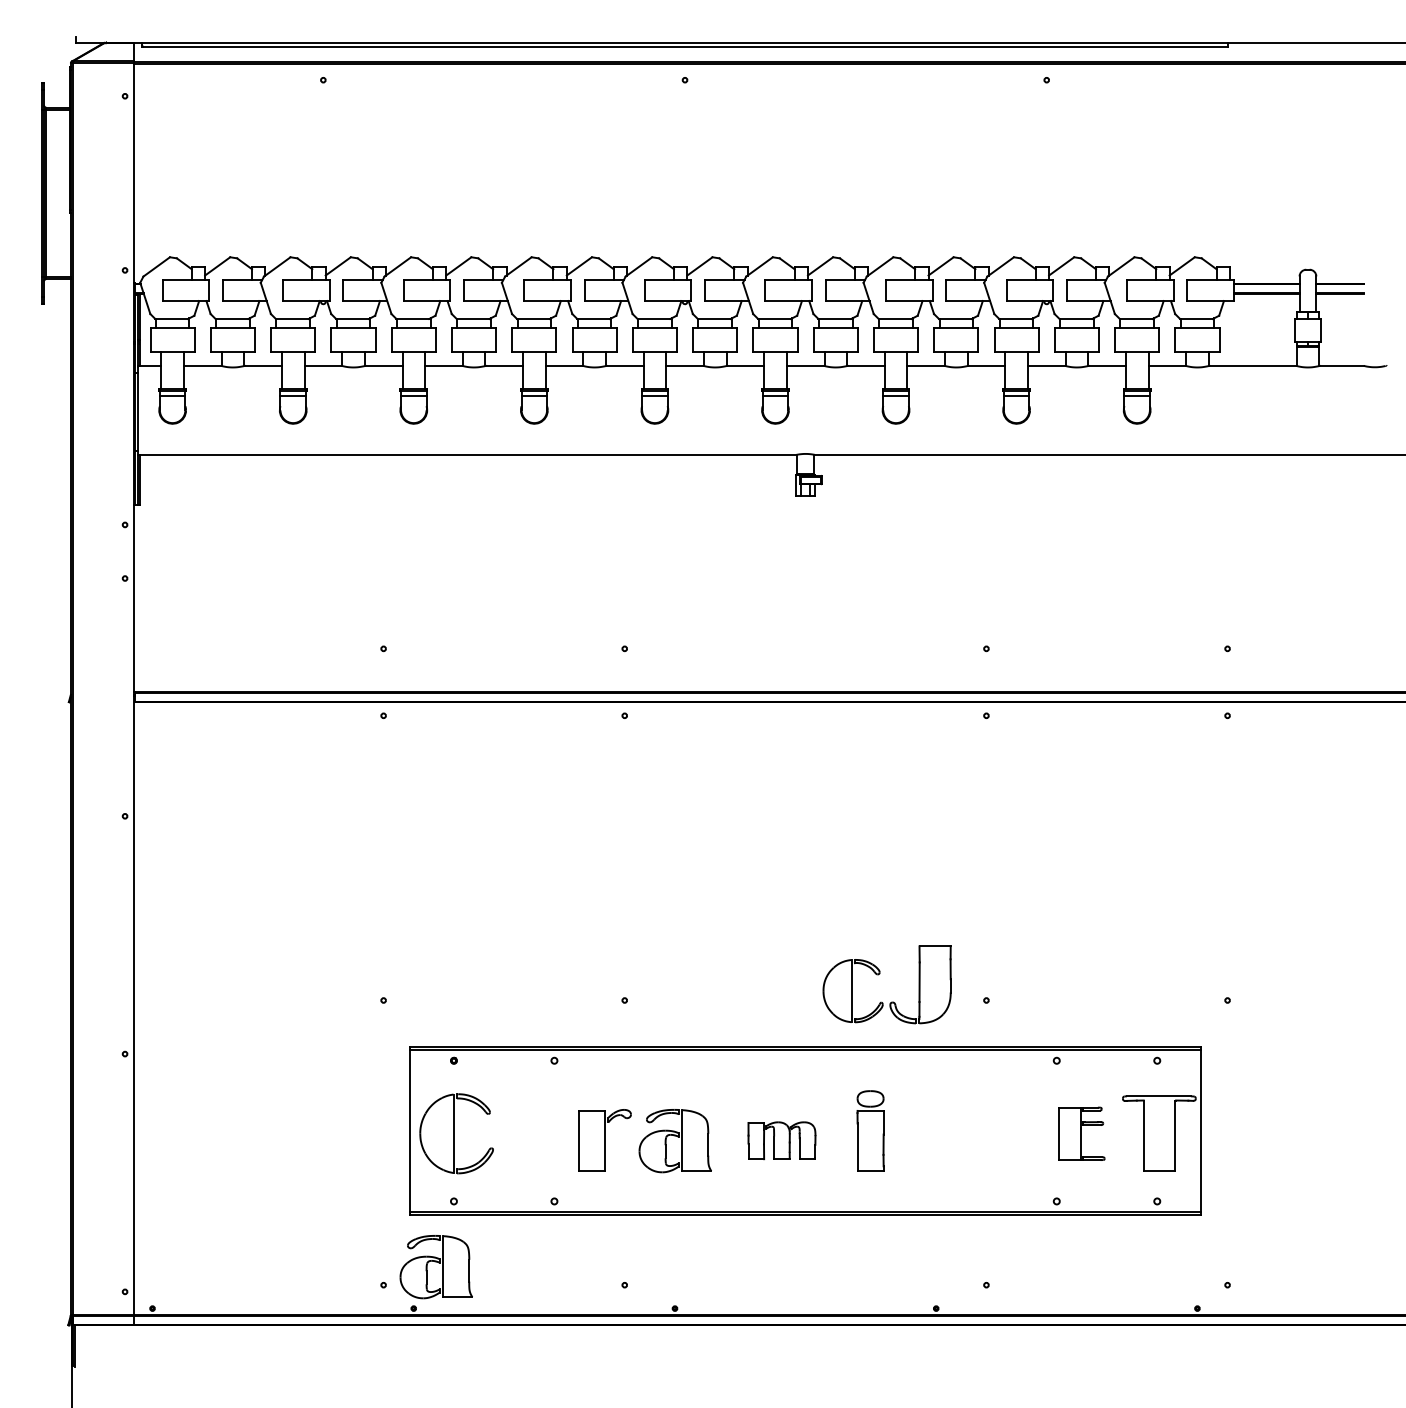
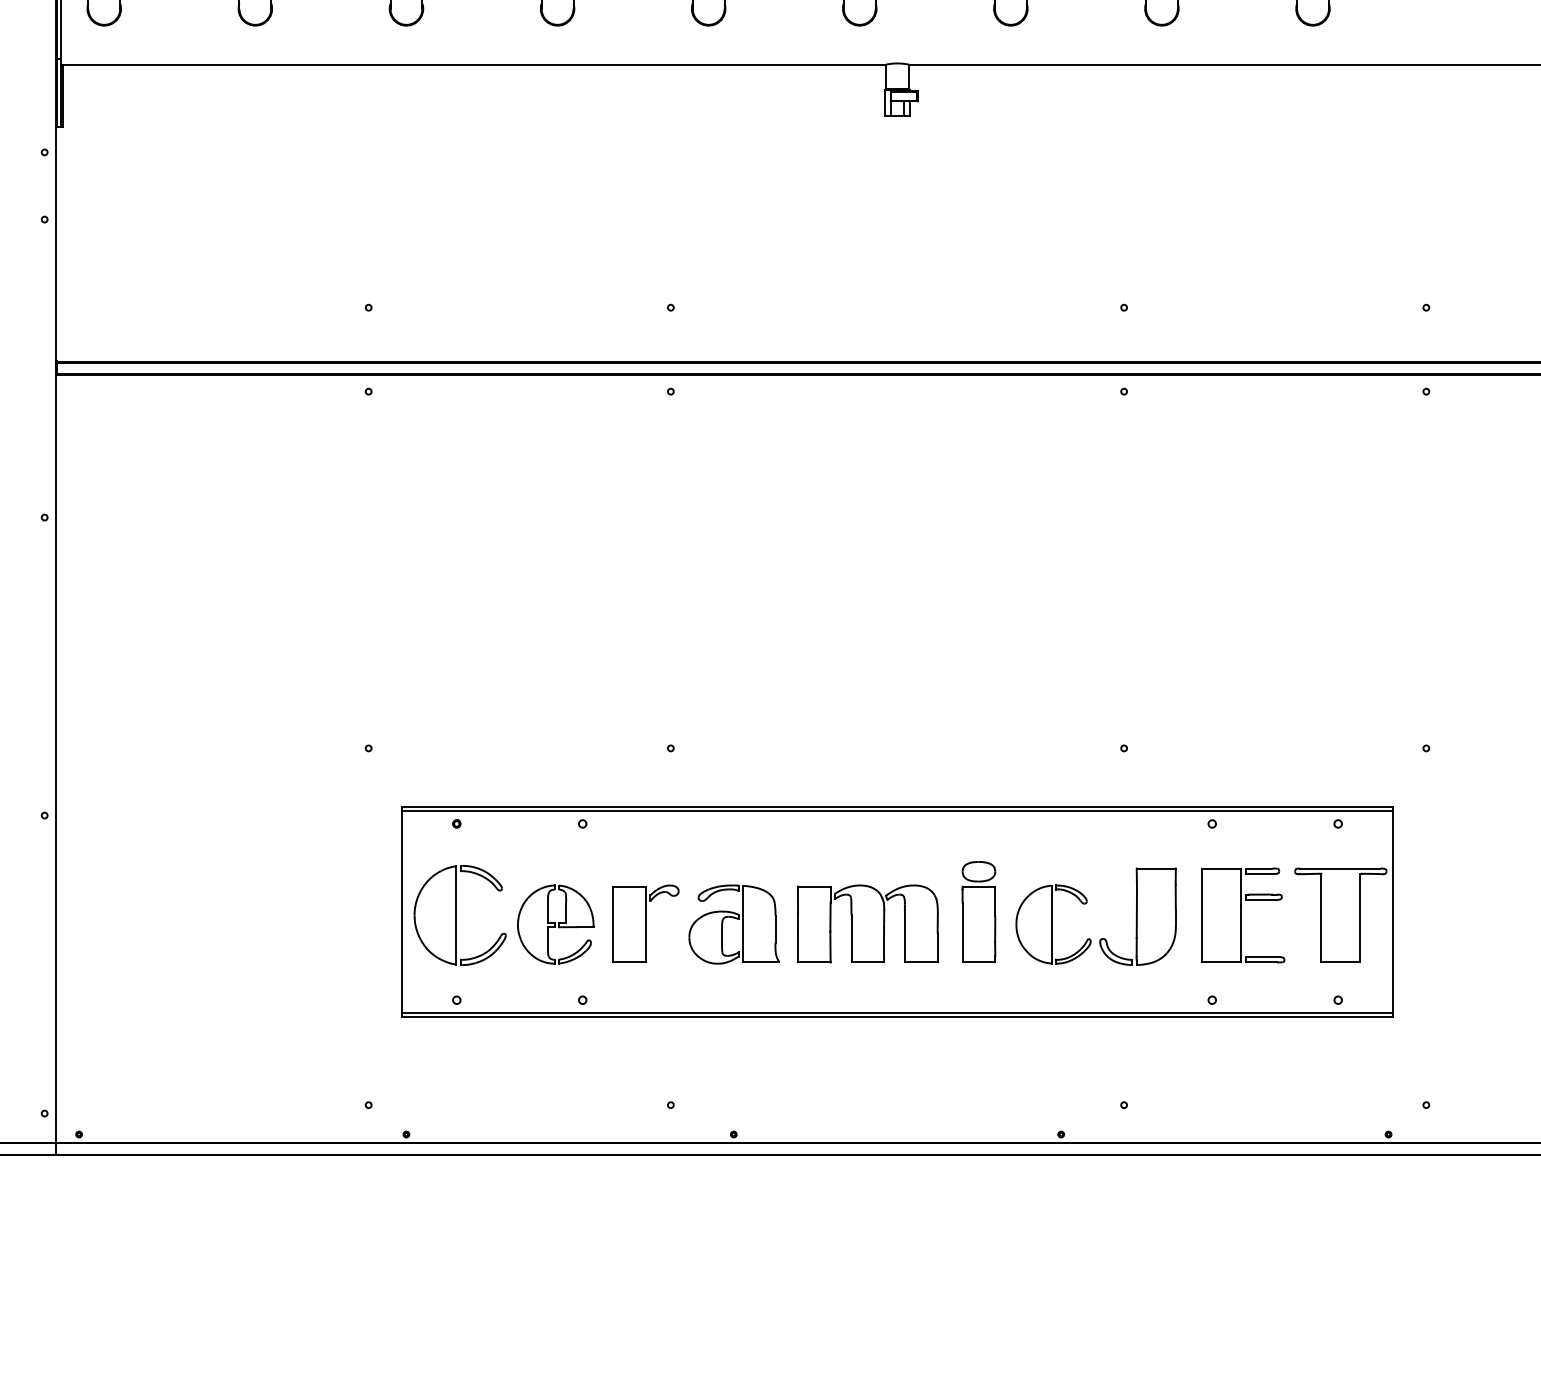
part: (878, 975) -> (1085, 905), moved
part: (1081, 1133) -> (1243, 915), size x1.43
part: (781, 1140) -> (867, 923), size x1.67
part: (532, 1141) -> (555, 925), added
part: (435, 1267) -> (433, 1083), removed

